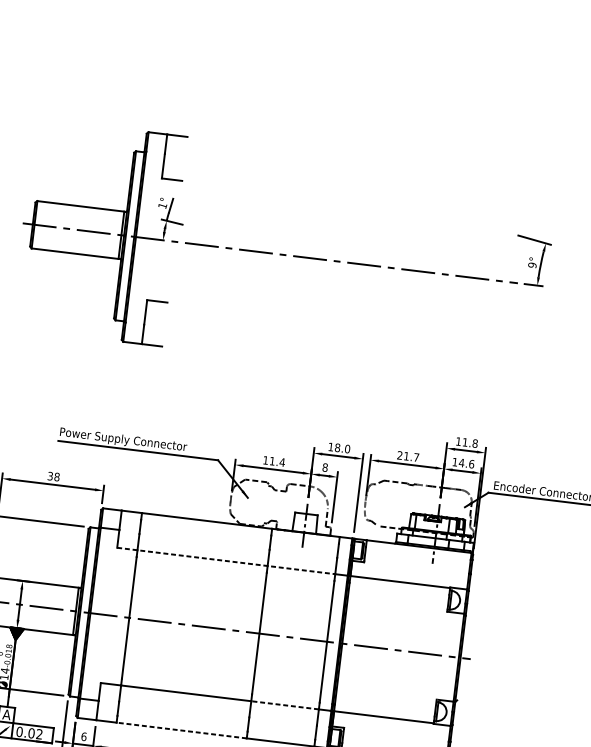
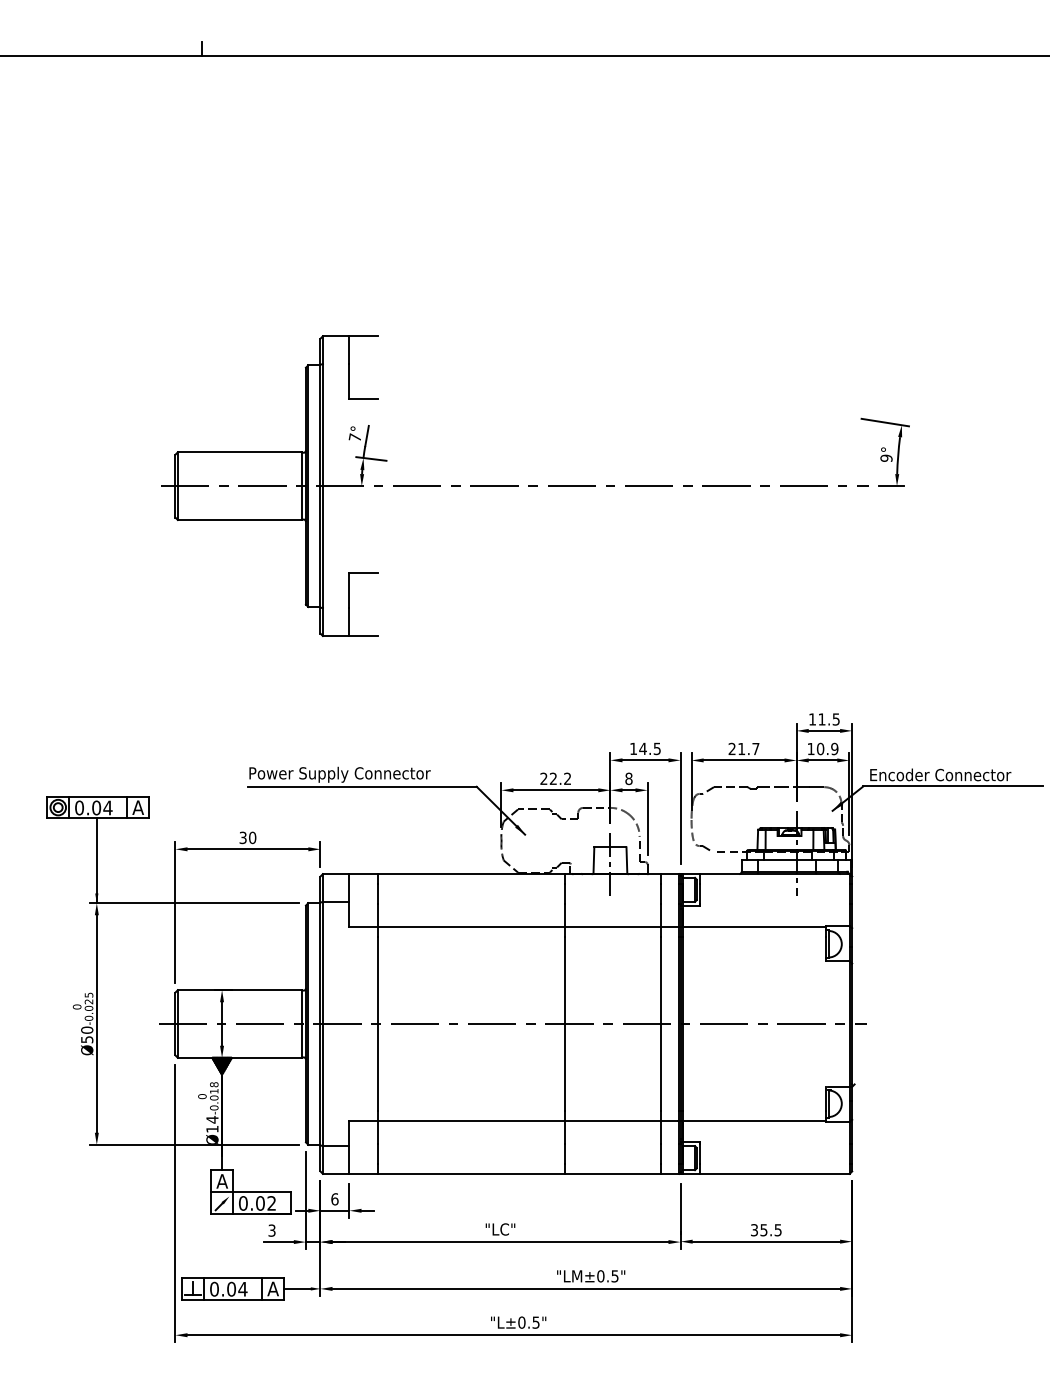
text: (162, 205) -> (354, 437), 1° -> 7°
text: (474, 443) -> (835, 719), 11.8 -> 11.5
text: (342, 448) -> (649, 748), 18.0 -> 14.5
text: (273, 461) -> (555, 778), 11.4 -> 22.2
text: (466, 463) -> (827, 748), 14.6 -> 10.9
text: (57, 476) -> (252, 837), 38 -> 30
line: (226, 561) -> (505, 927), dashed -> solid
line: (284, 705) -> (612, 1120), dashed -> solid
line: (181, 730) -> (471, 1173), dashed -> solid

